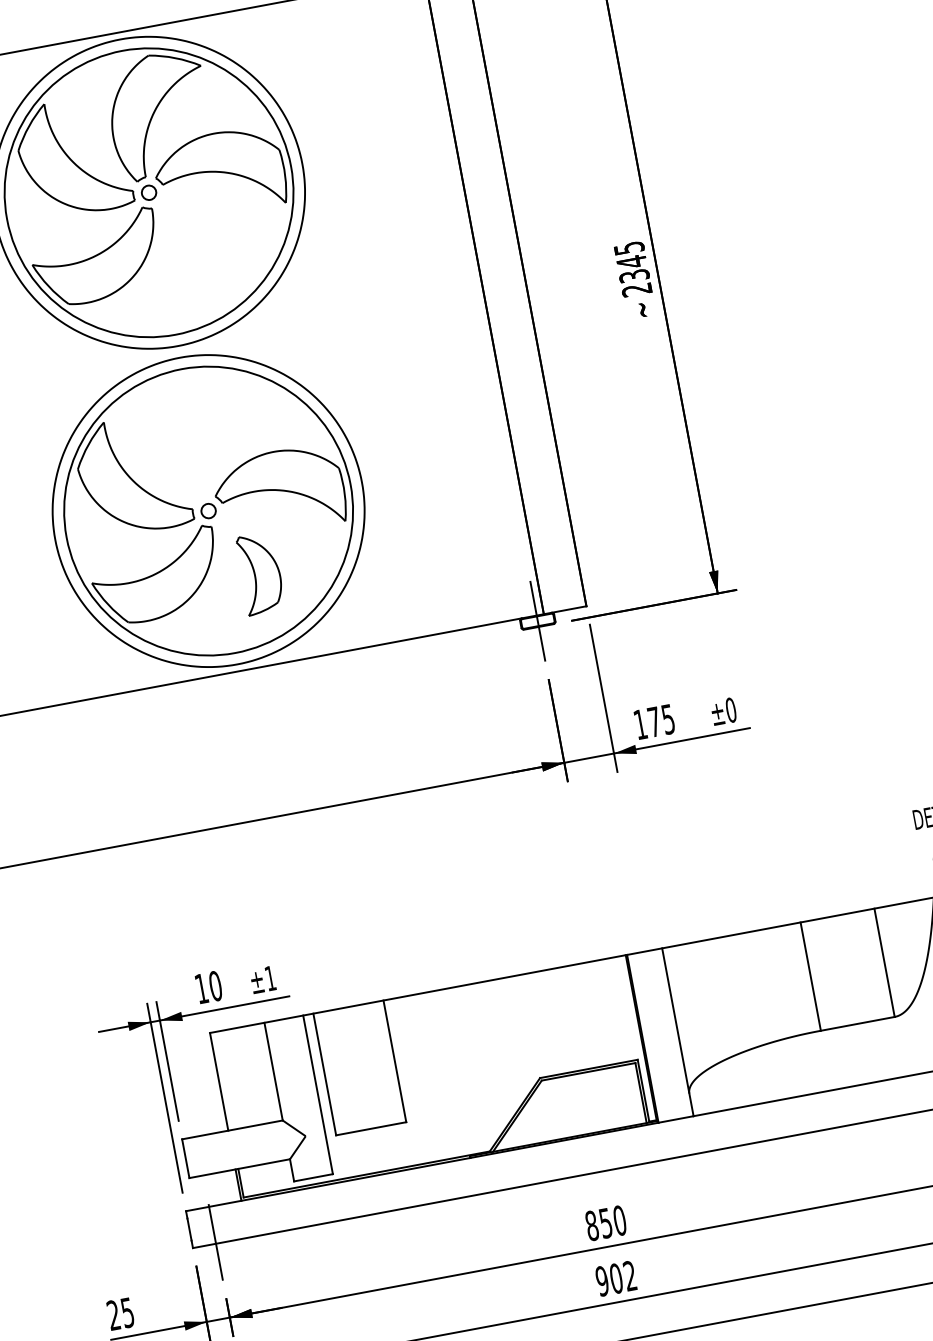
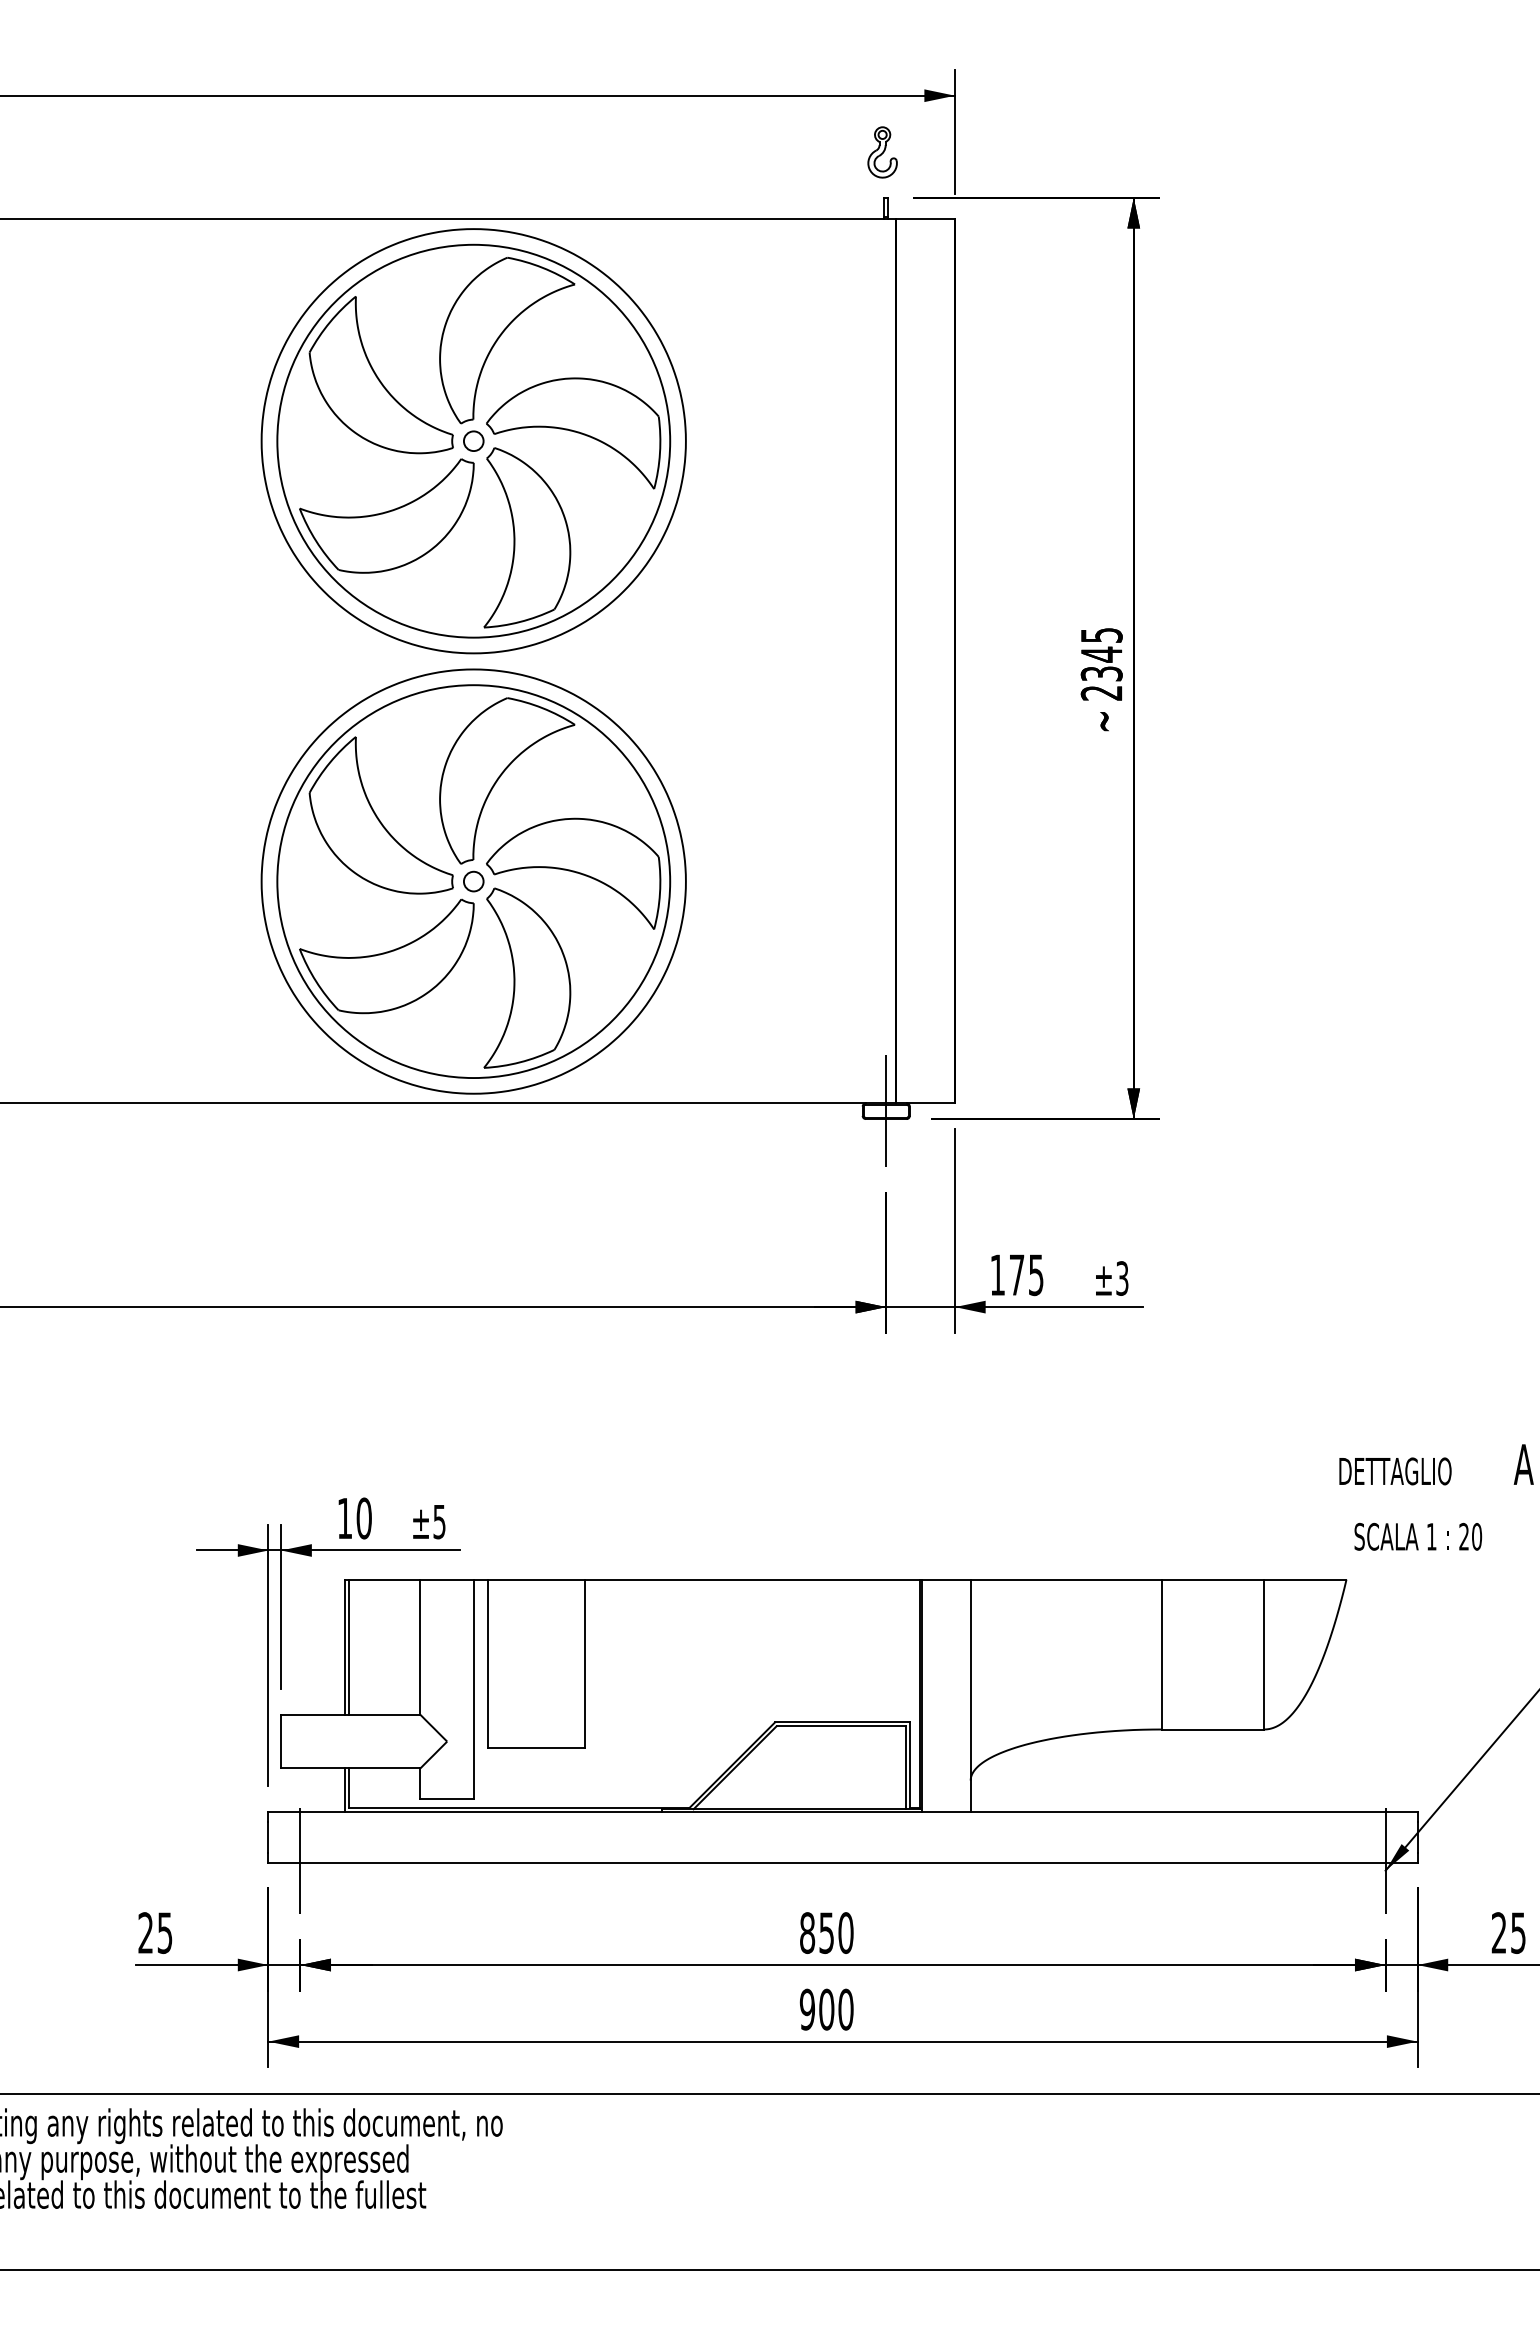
part: (200, 255) -> (527, 537), added
part: (214, 431) -> (501, 776), added
part: (260, 573) -> (527, 977), size x1.67
text: (731, 710) -> (1122, 1278), ±0 -> ±3
text: (270, 978) -> (439, 1522), ±1 -> ±5
line: (221, 1080) -> (348, 1646), added
text: (629, 1275) -> (845, 2009), 902 -> 900

